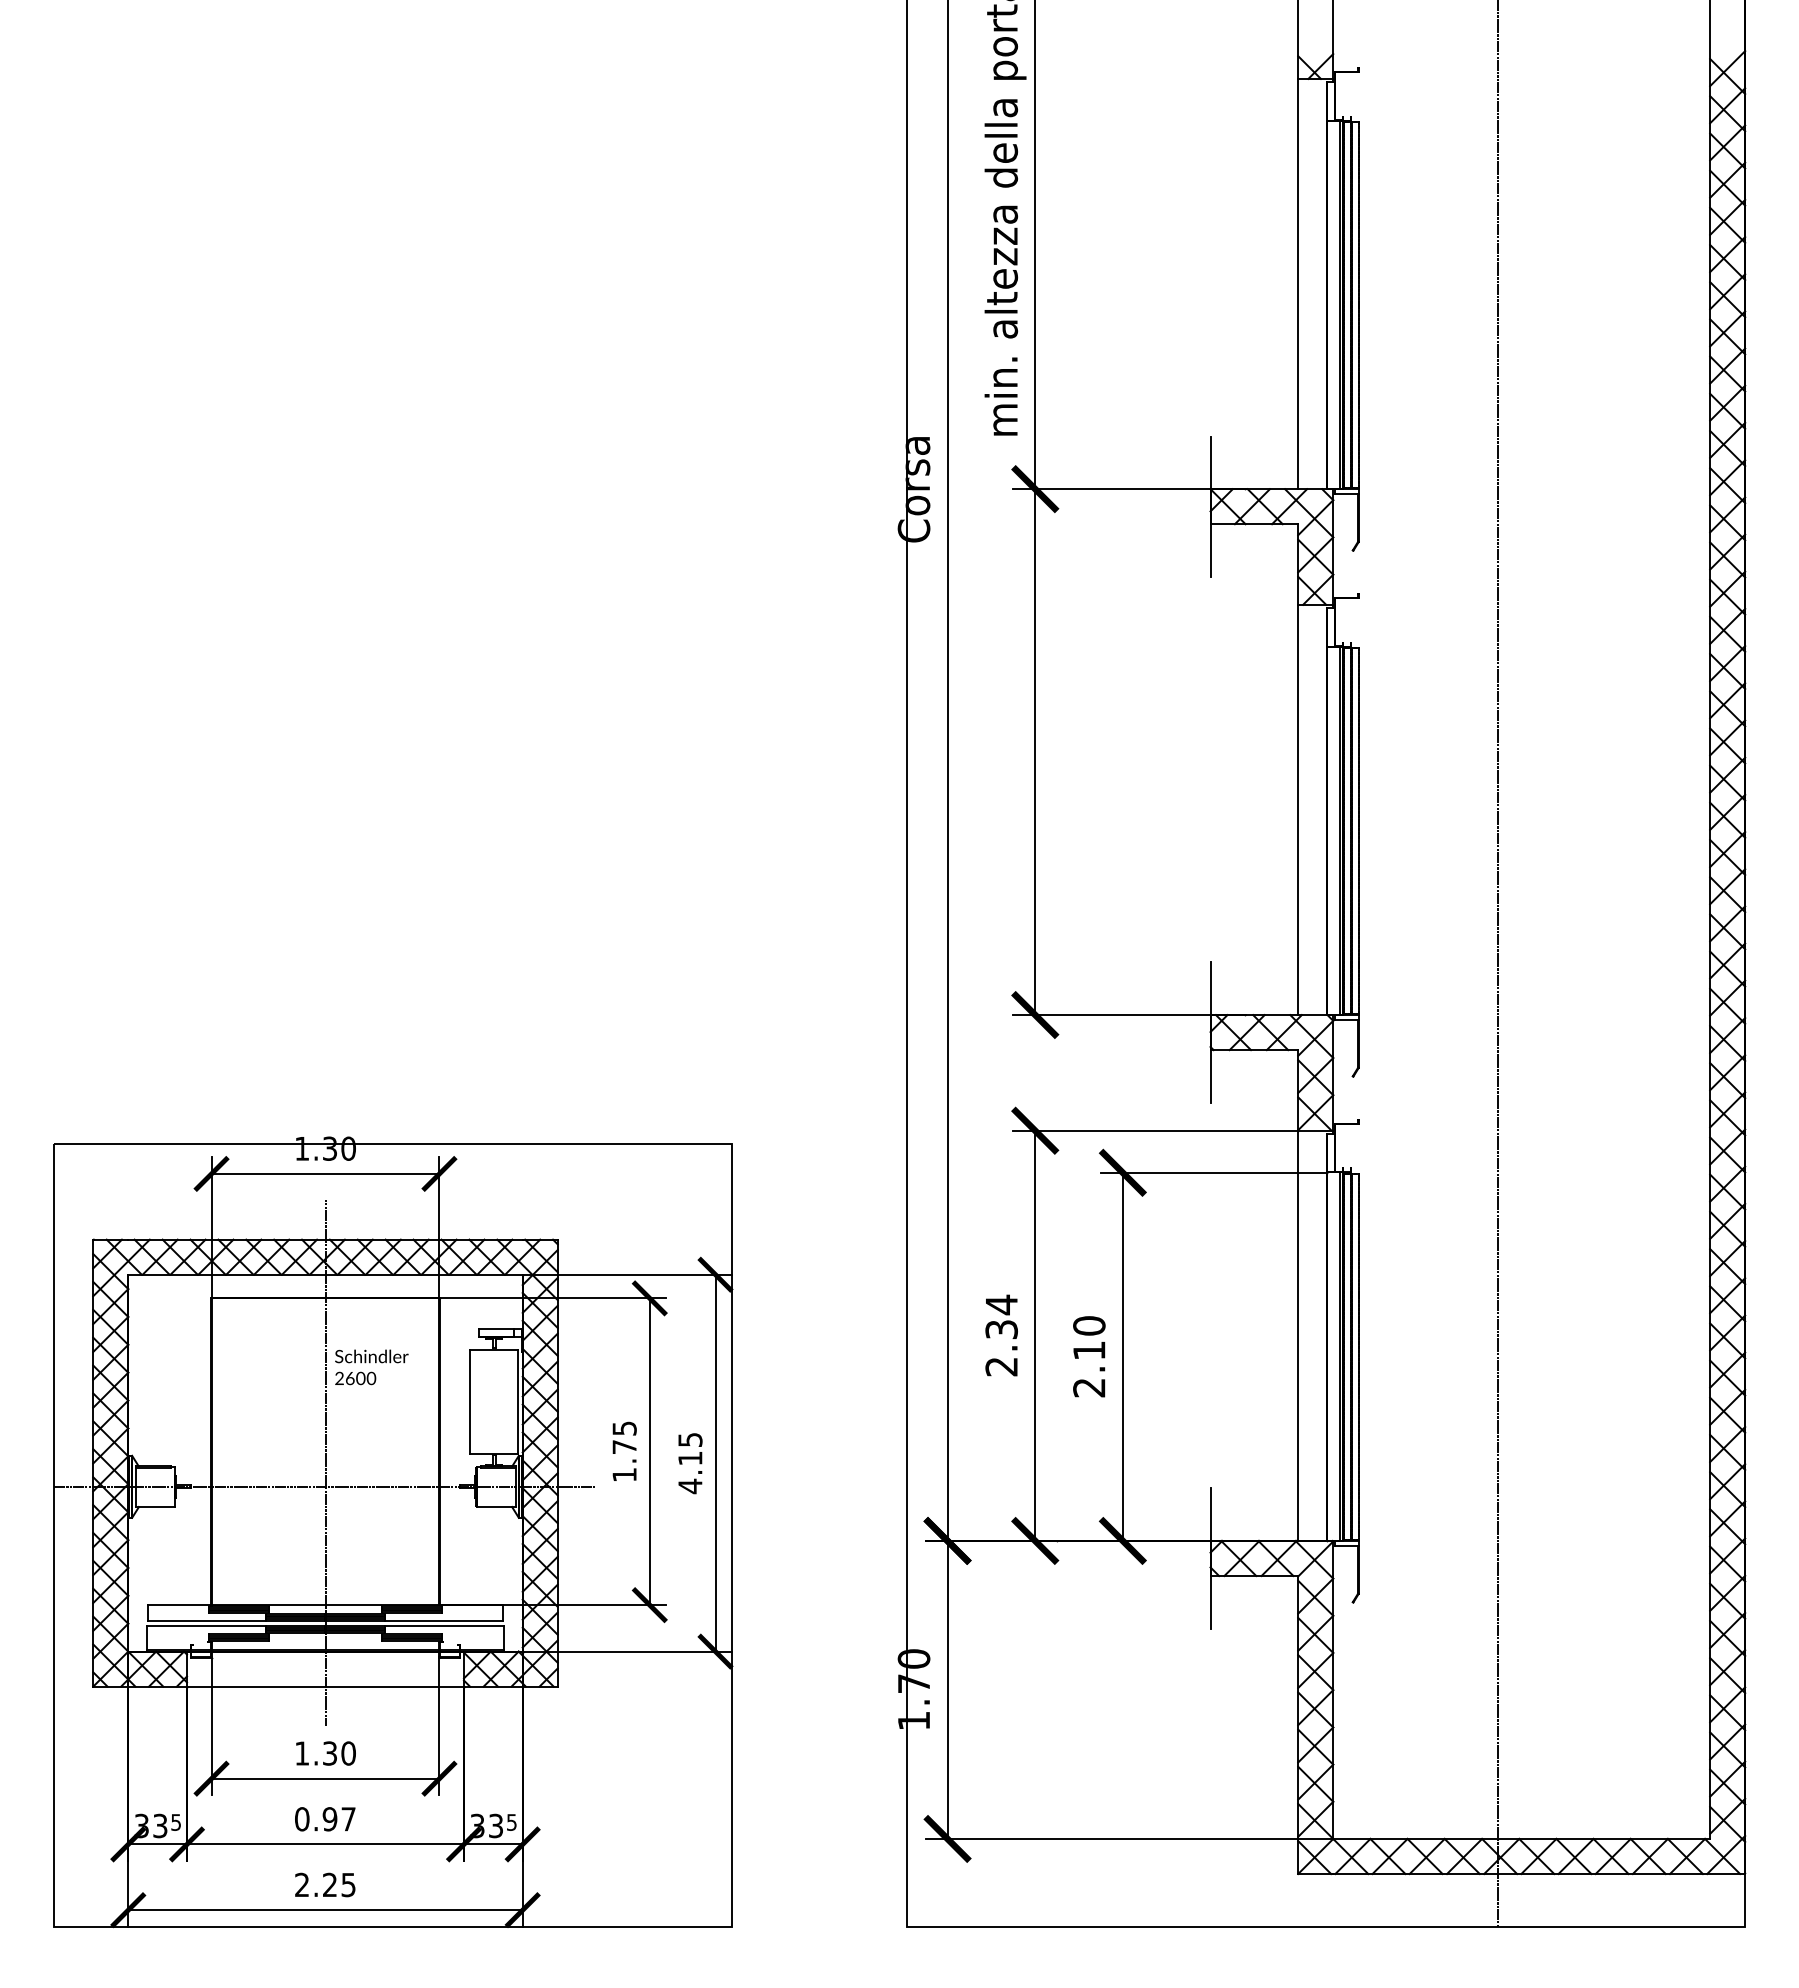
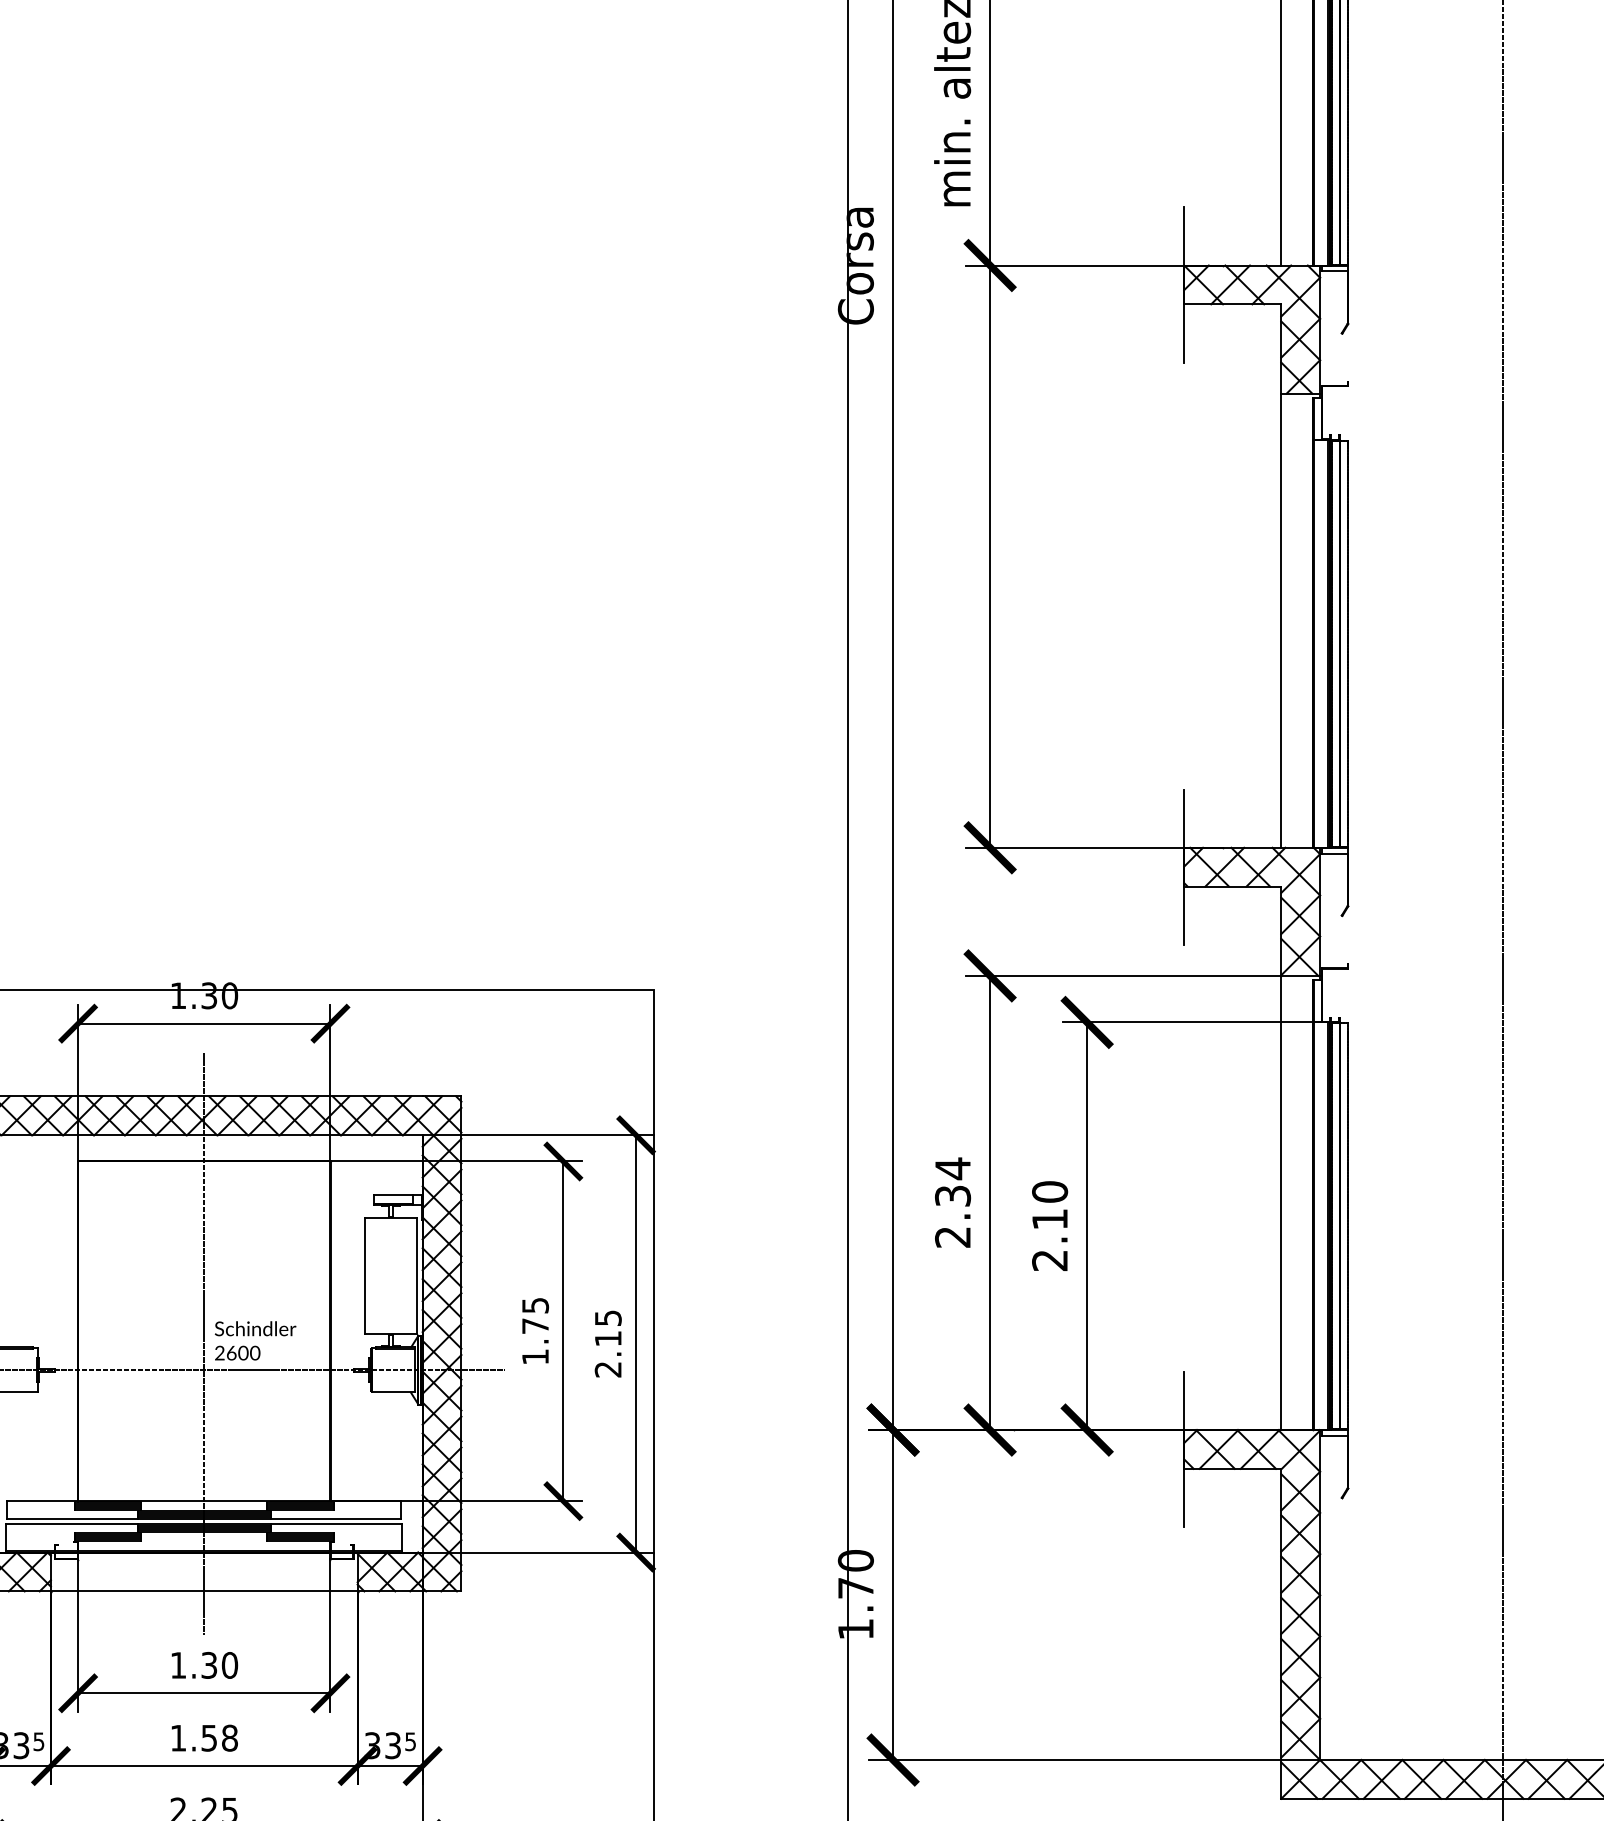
text: (371, 1367) -> (255, 1340), moved
text: (690, 1486) -> (608, 1369), 4.15 -> 2.15
text: (325, 1819) -> (204, 1738), 0.97 -> 1.58

